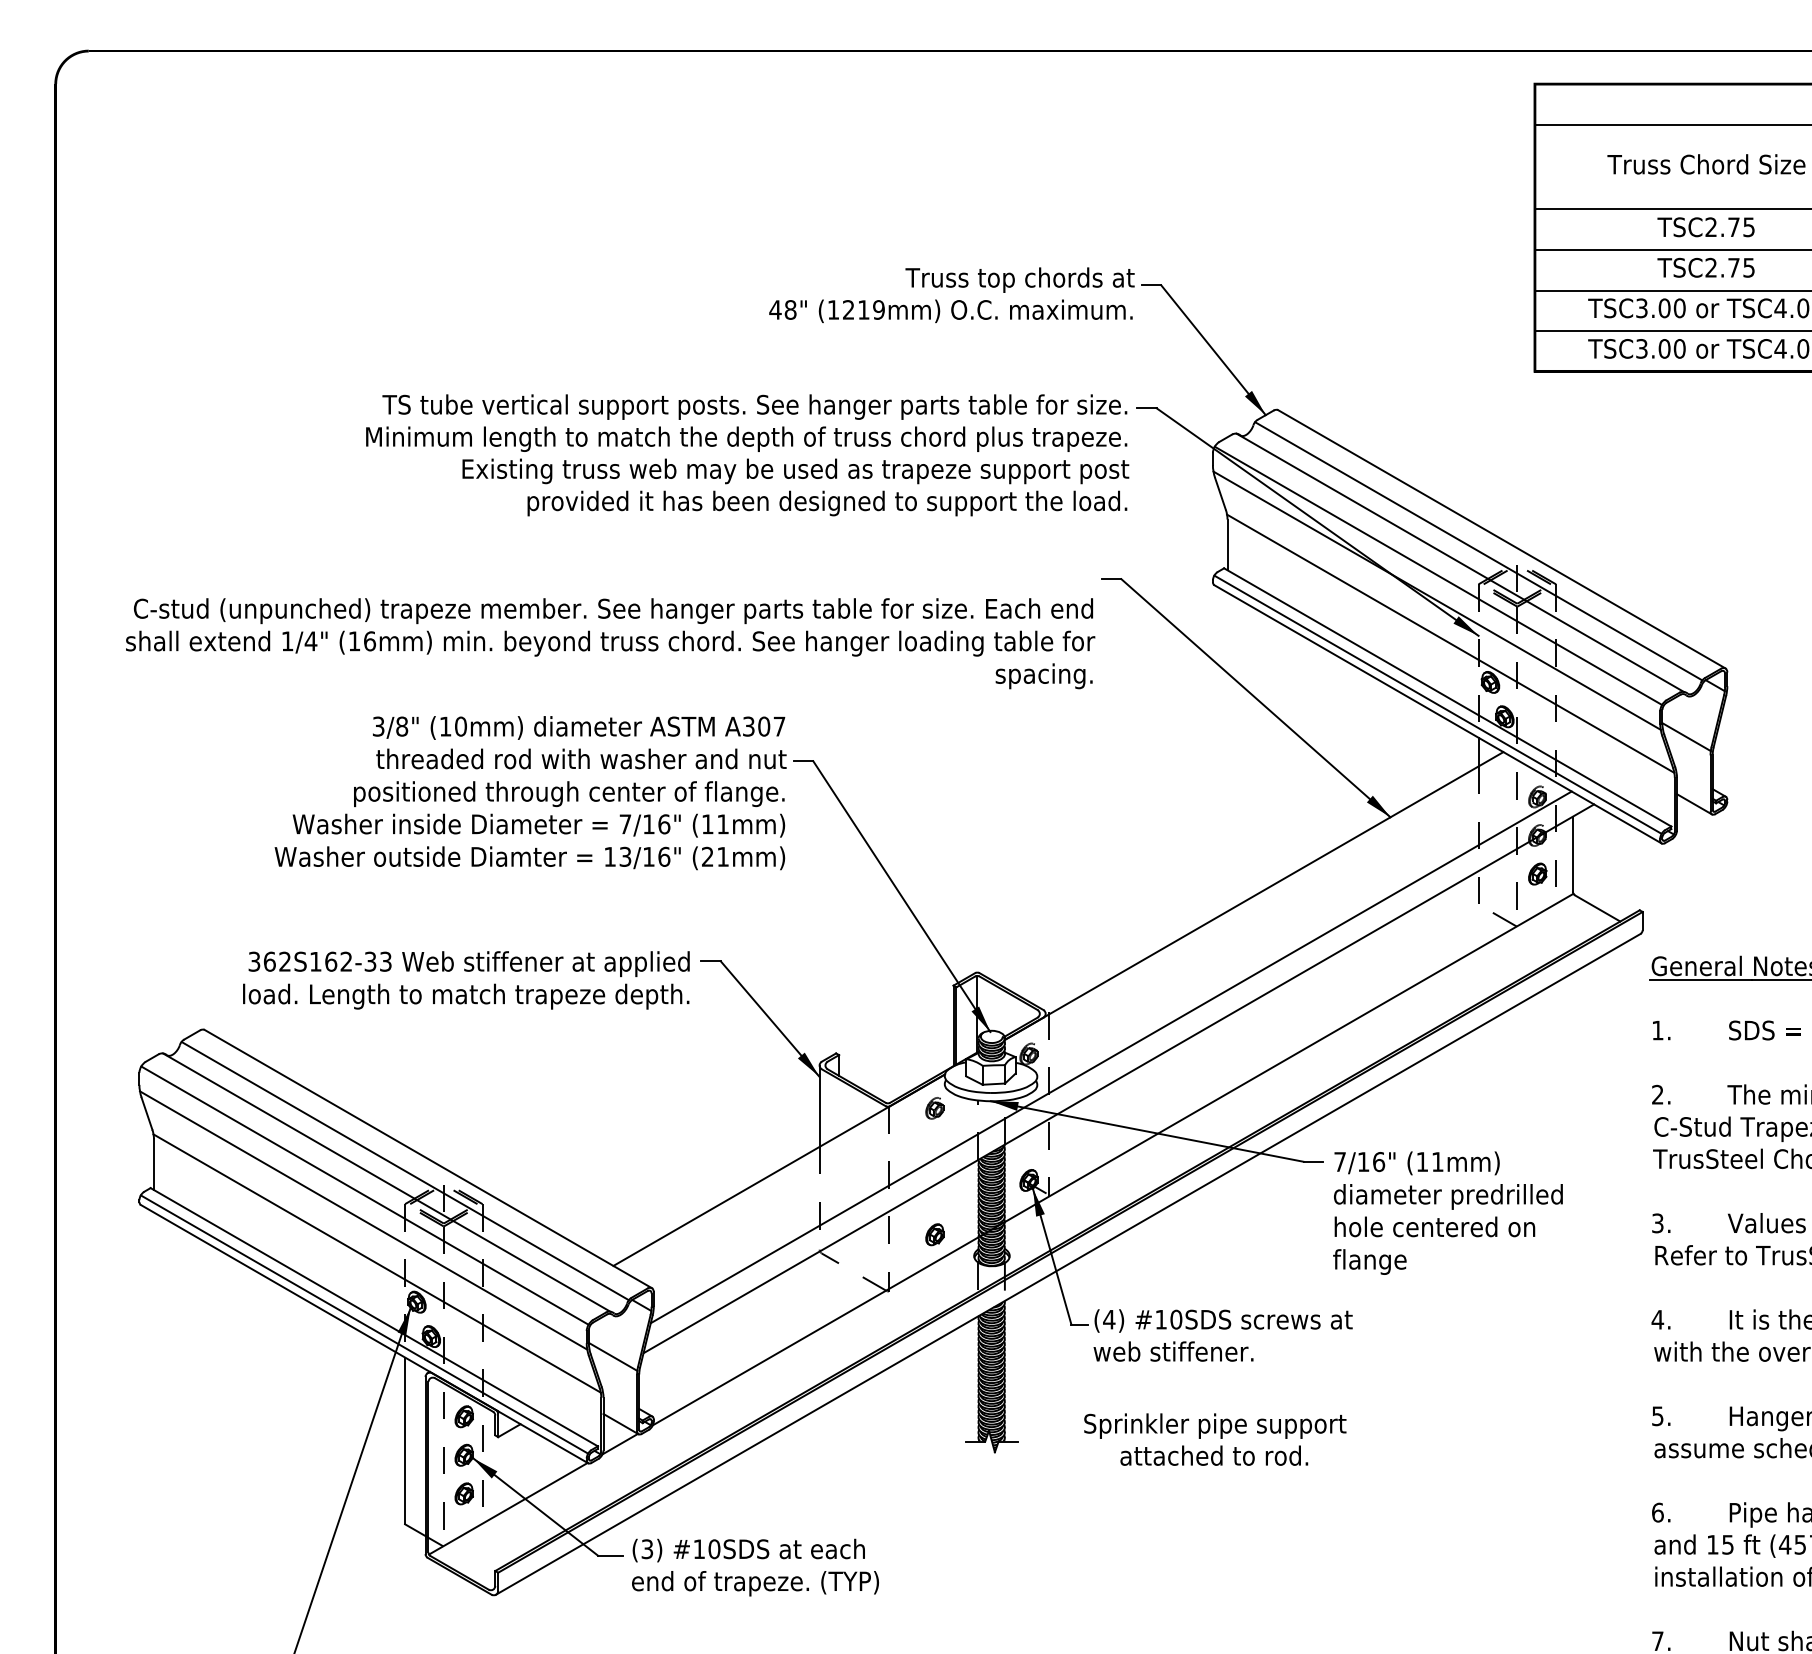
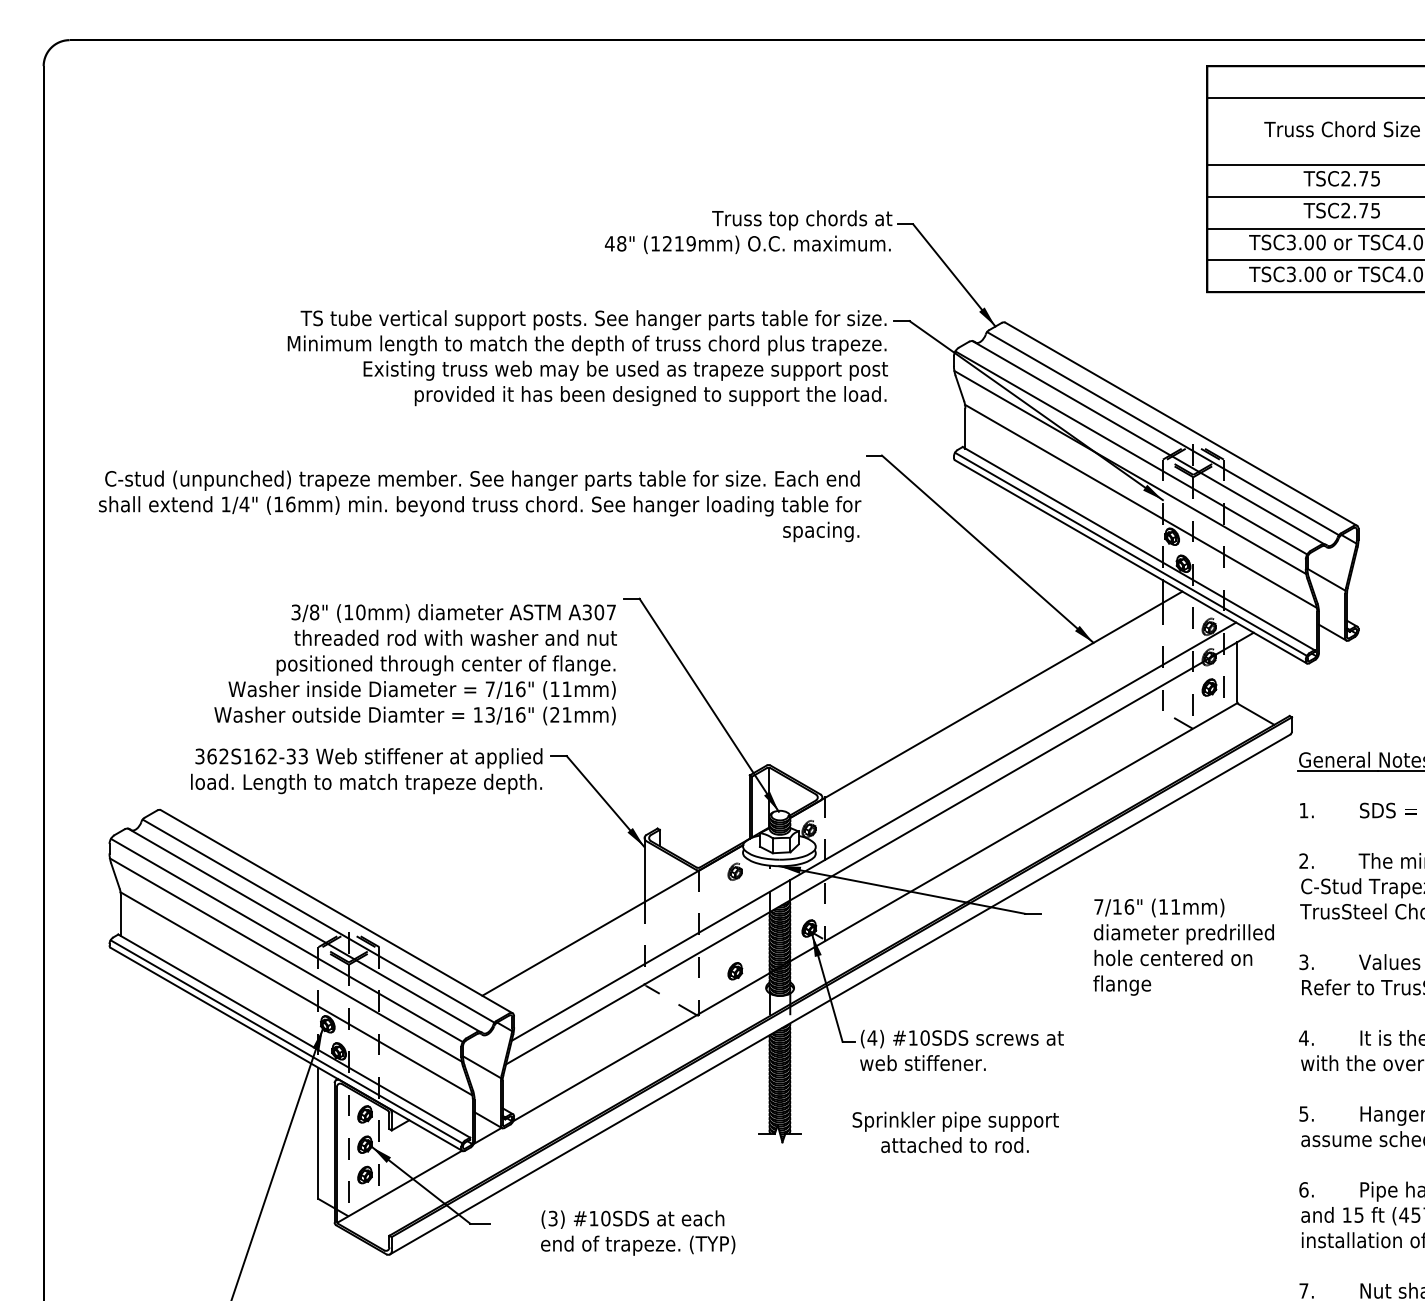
text: (530, 793) -> (415, 665), moved
text: (1447, 1212) -> (1183, 946), moved
text: (755, 1567) -> (638, 1232), moved

